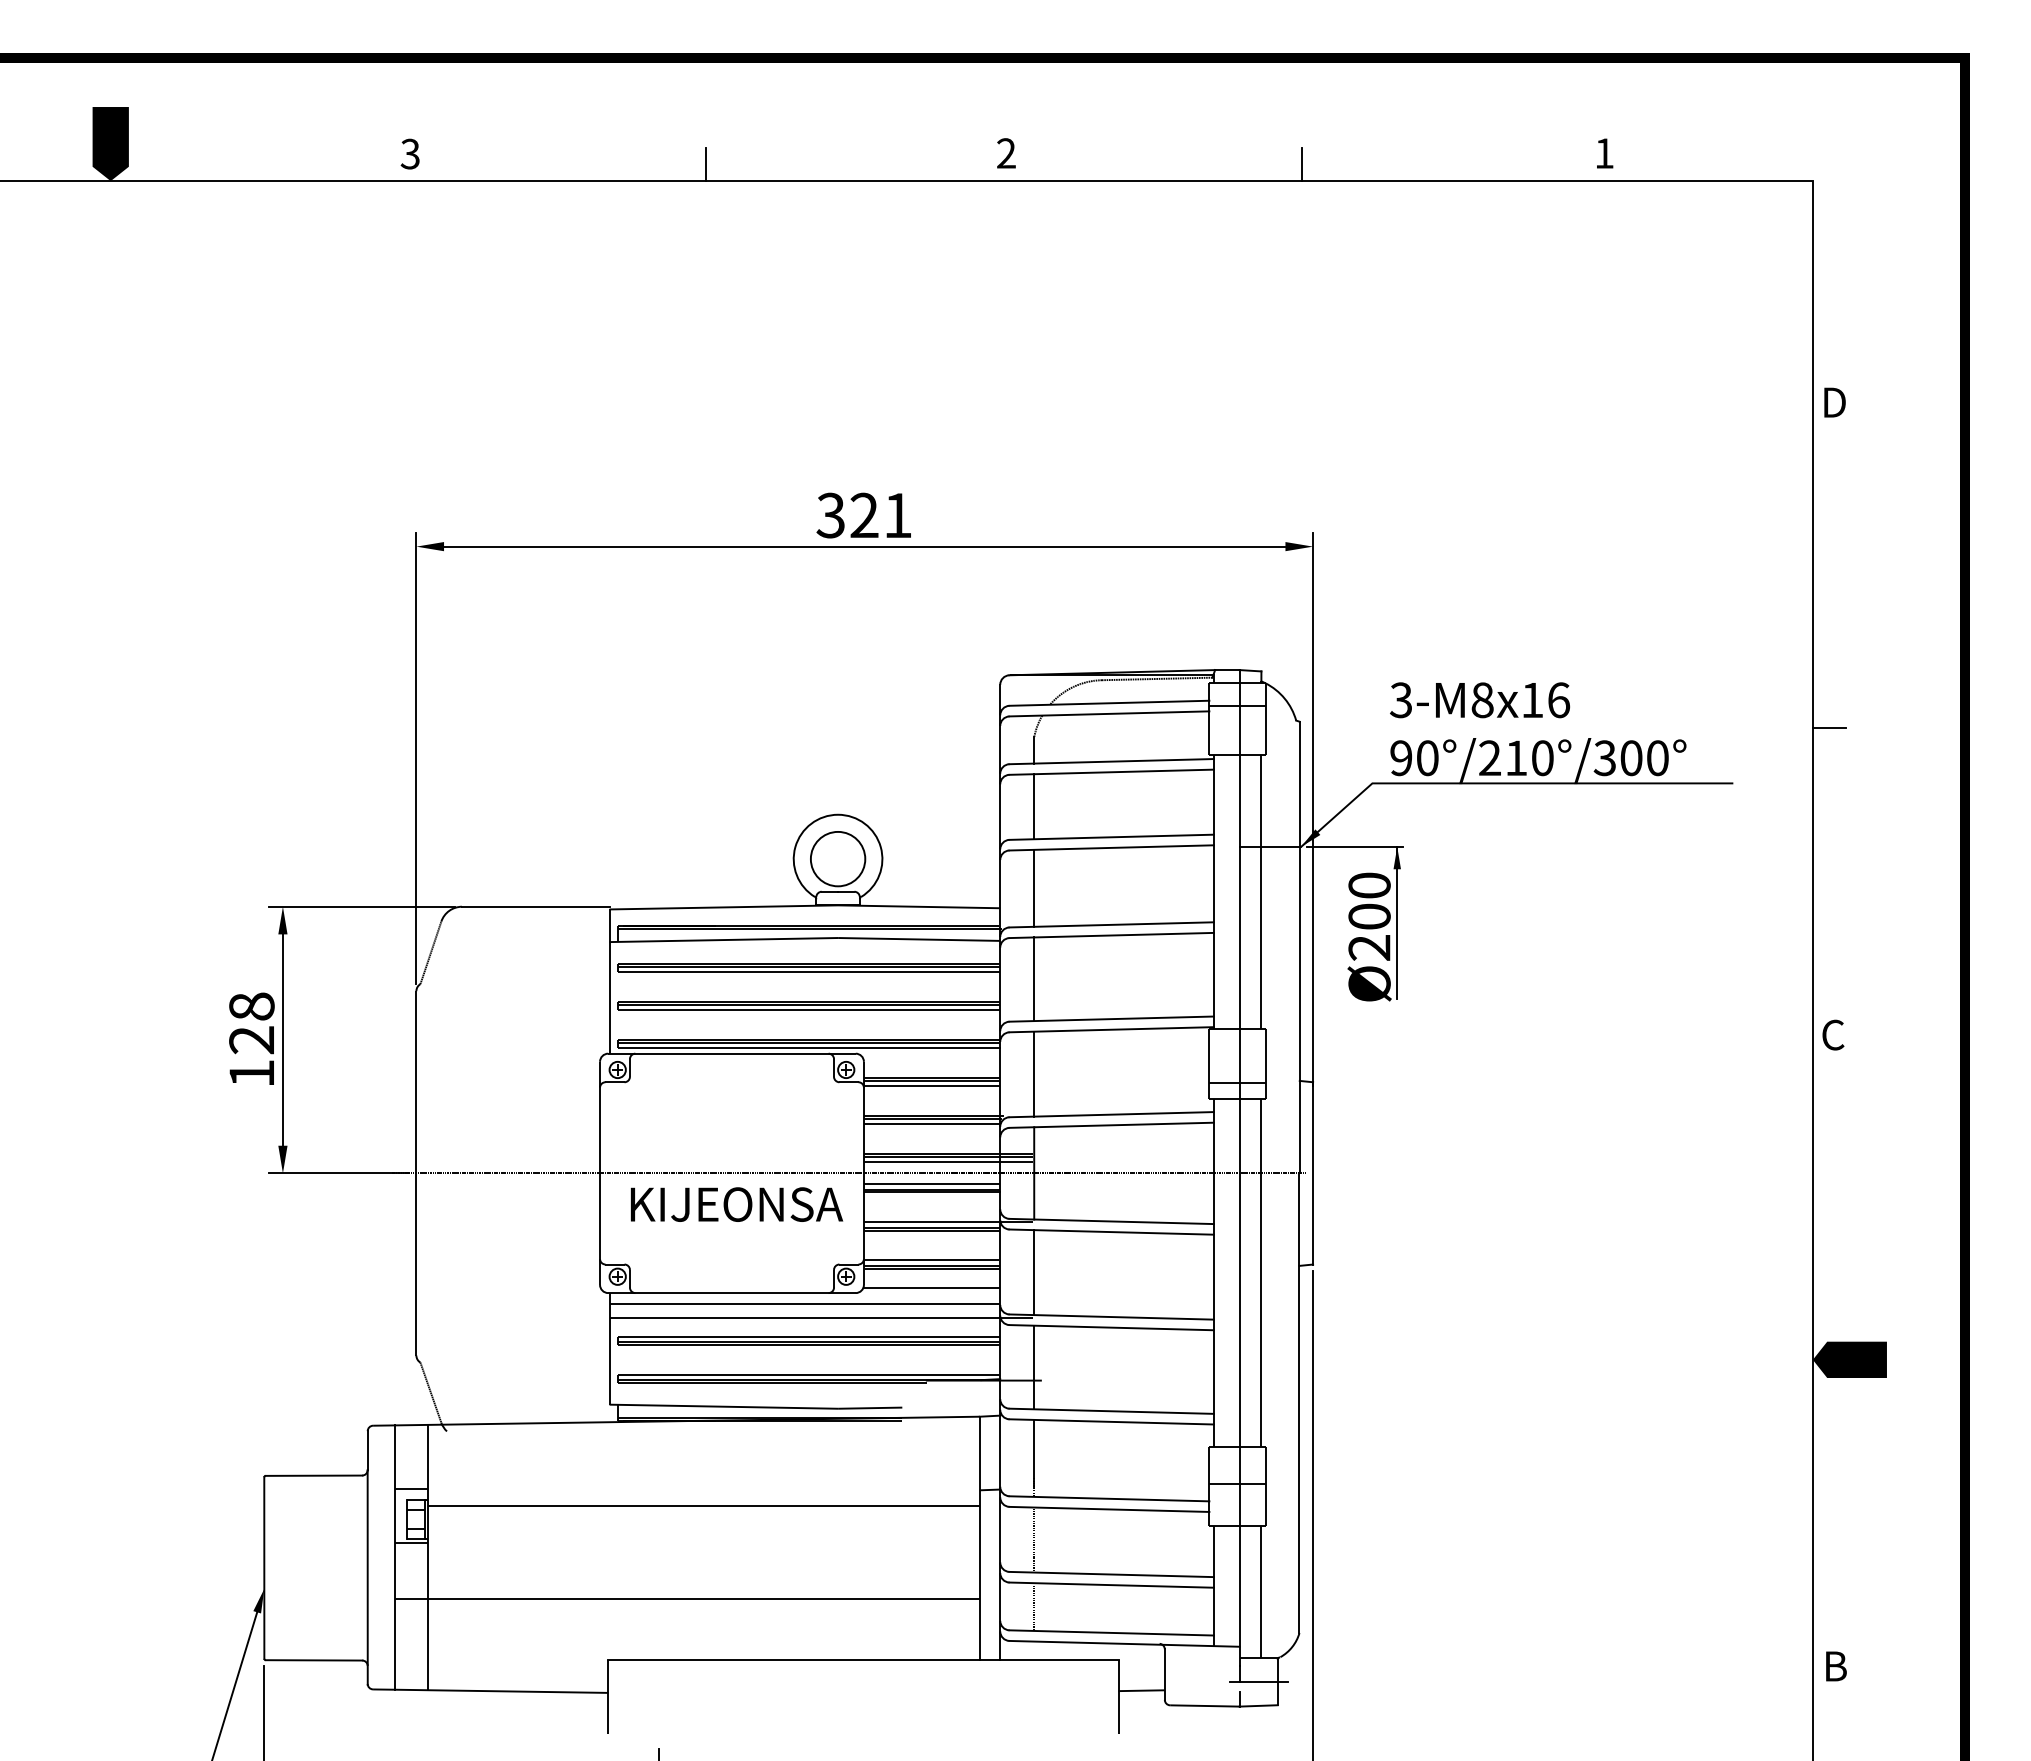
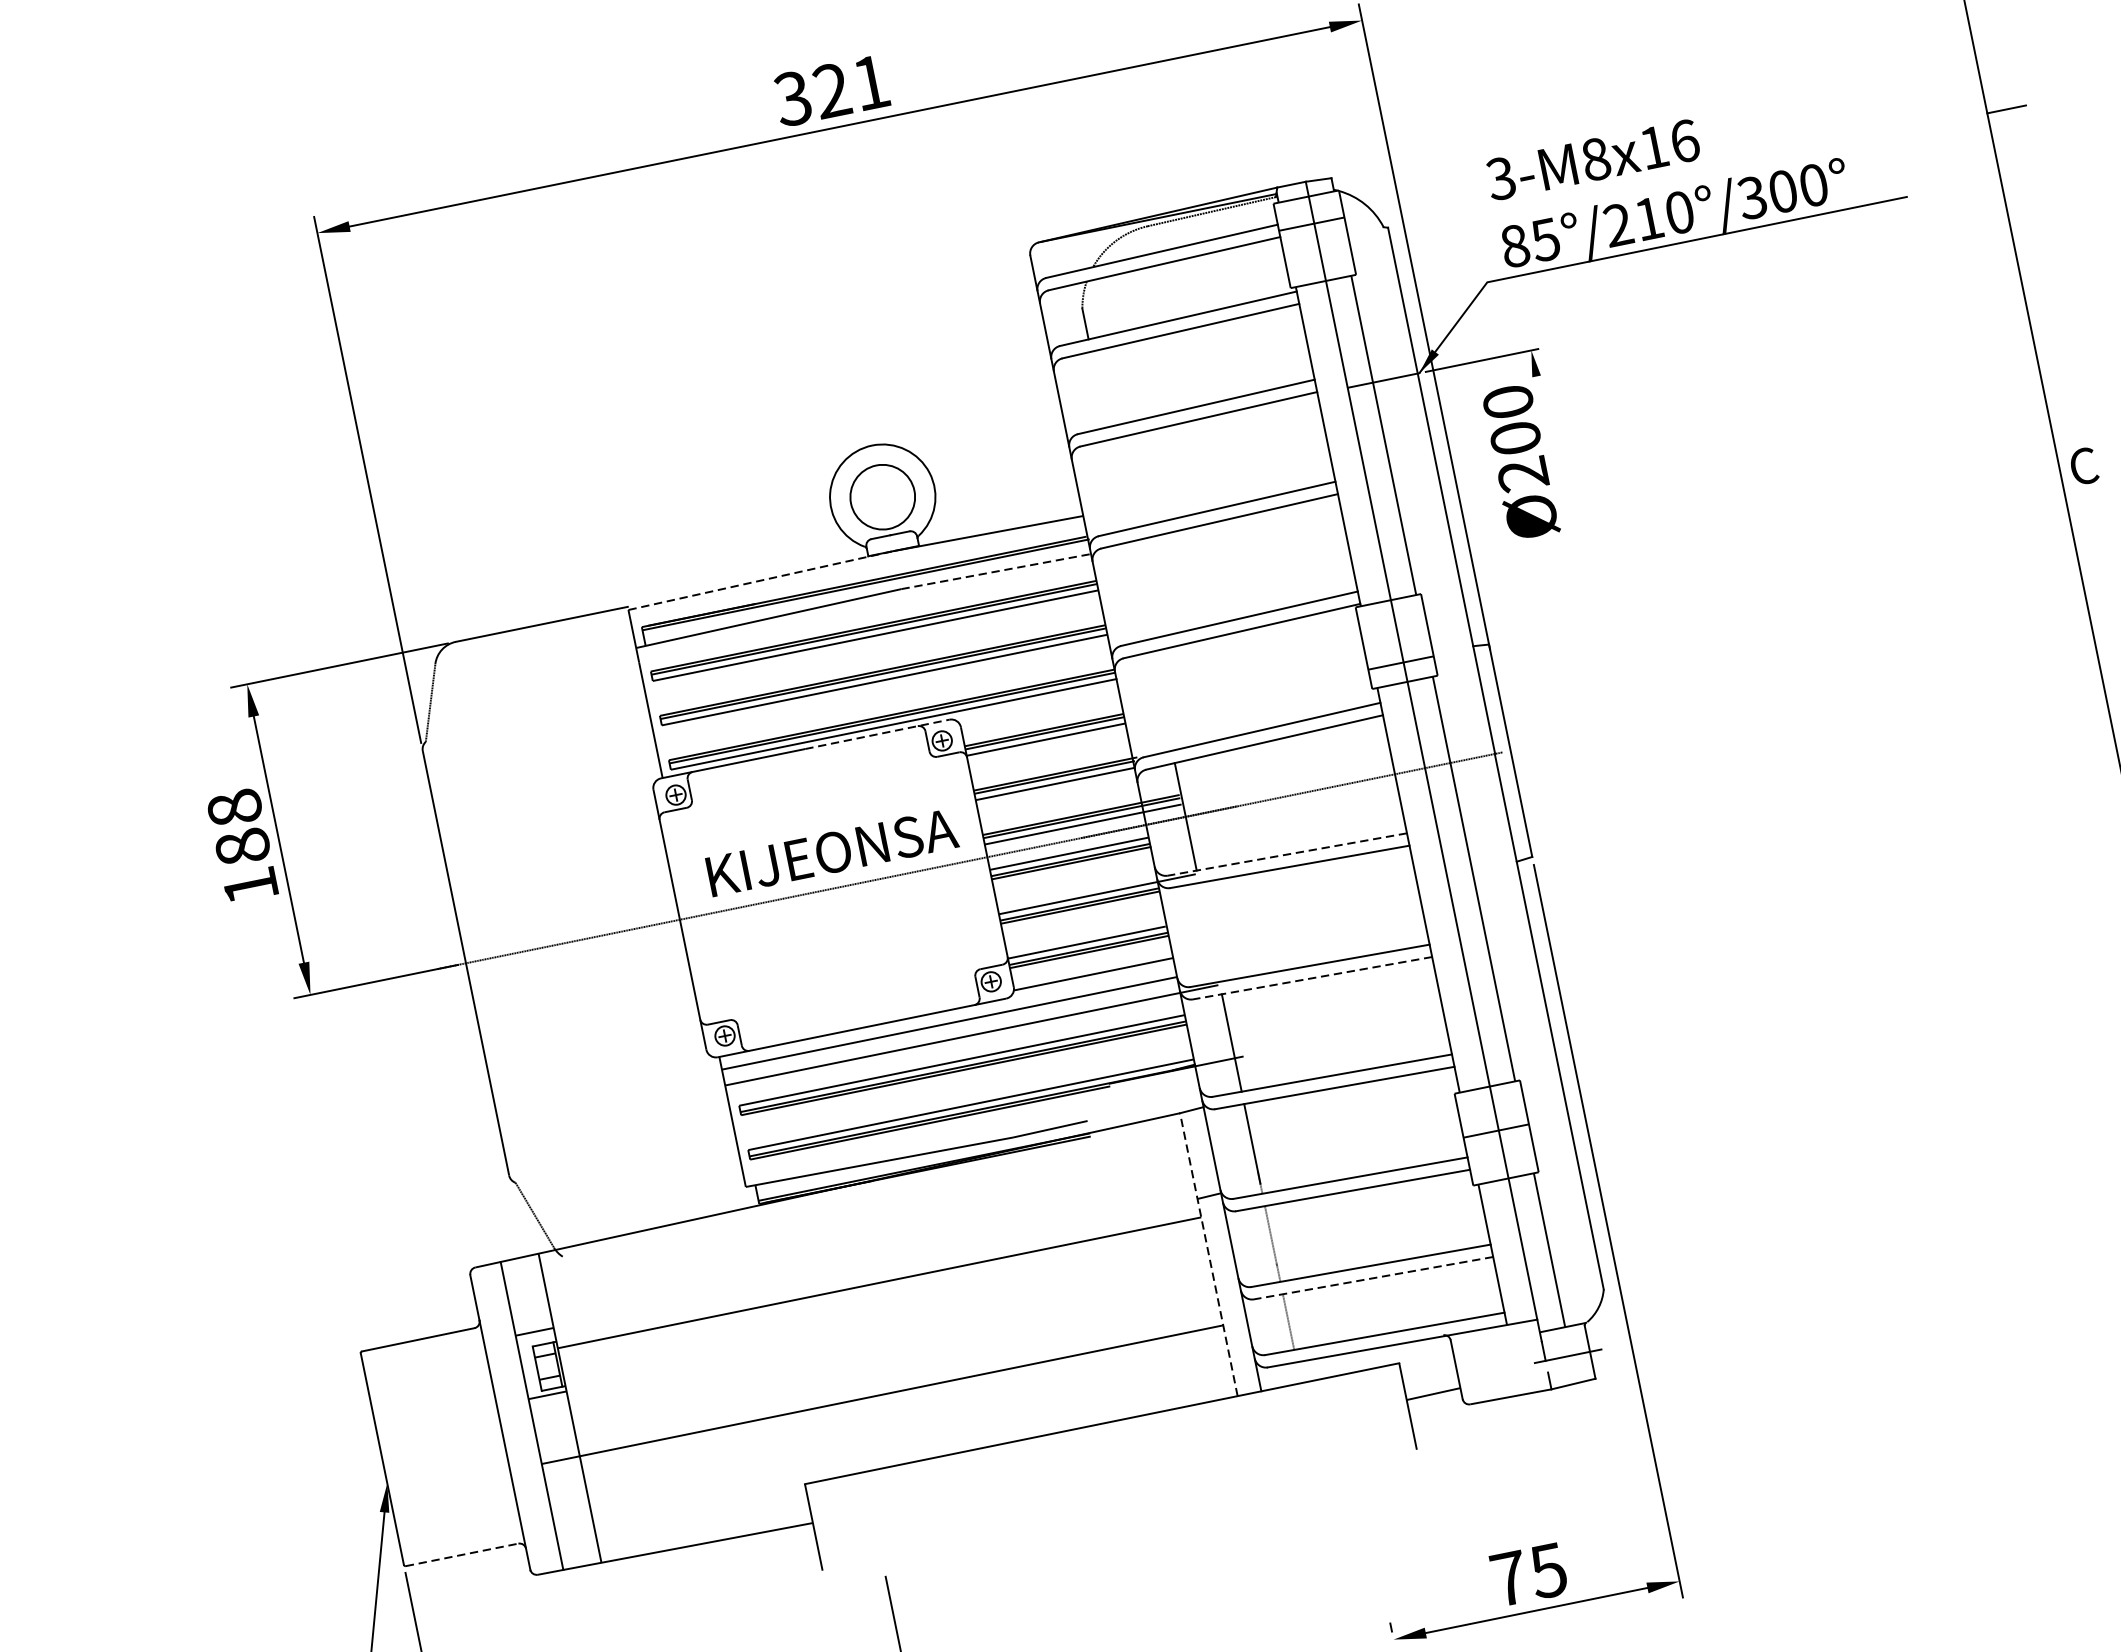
text: (1414, 758) -> (1530, 243), 90°/210° -> 85°/210°
line: (1034, 806) -> (1099, 389), removed
line: (1034, 887) -> (1118, 483), removed
line: (724, 907) -> (761, 580), solid -> dashed
line: (1397, 922) -> (1549, 438), removed
line: (919, 939) -> (996, 571), solid -> dashed
line: (1034, 979) -> (1140, 590), removed
text: (251, 1040) -> (242, 847), 128 -> 188
line: (793, 1053) -> (876, 734), solid -> dashed
line: (1034, 1073) -> (1162, 700), removed
text: (737, 1204) -> (832, 852), moved
line: (1111, 1221) -> (1287, 854), solid -> dashed
line: (1034, 1272) -> (1209, 932), removed
line: (1111, 1327) -> (1312, 978), solid -> dashed
line: (979, 1537) -> (1208, 1254), solid -> dashed
line: (1111, 1585) -> (1373, 1278), solid -> dashed
line: (314, 1660) -> (462, 1554), solid -> dashed

